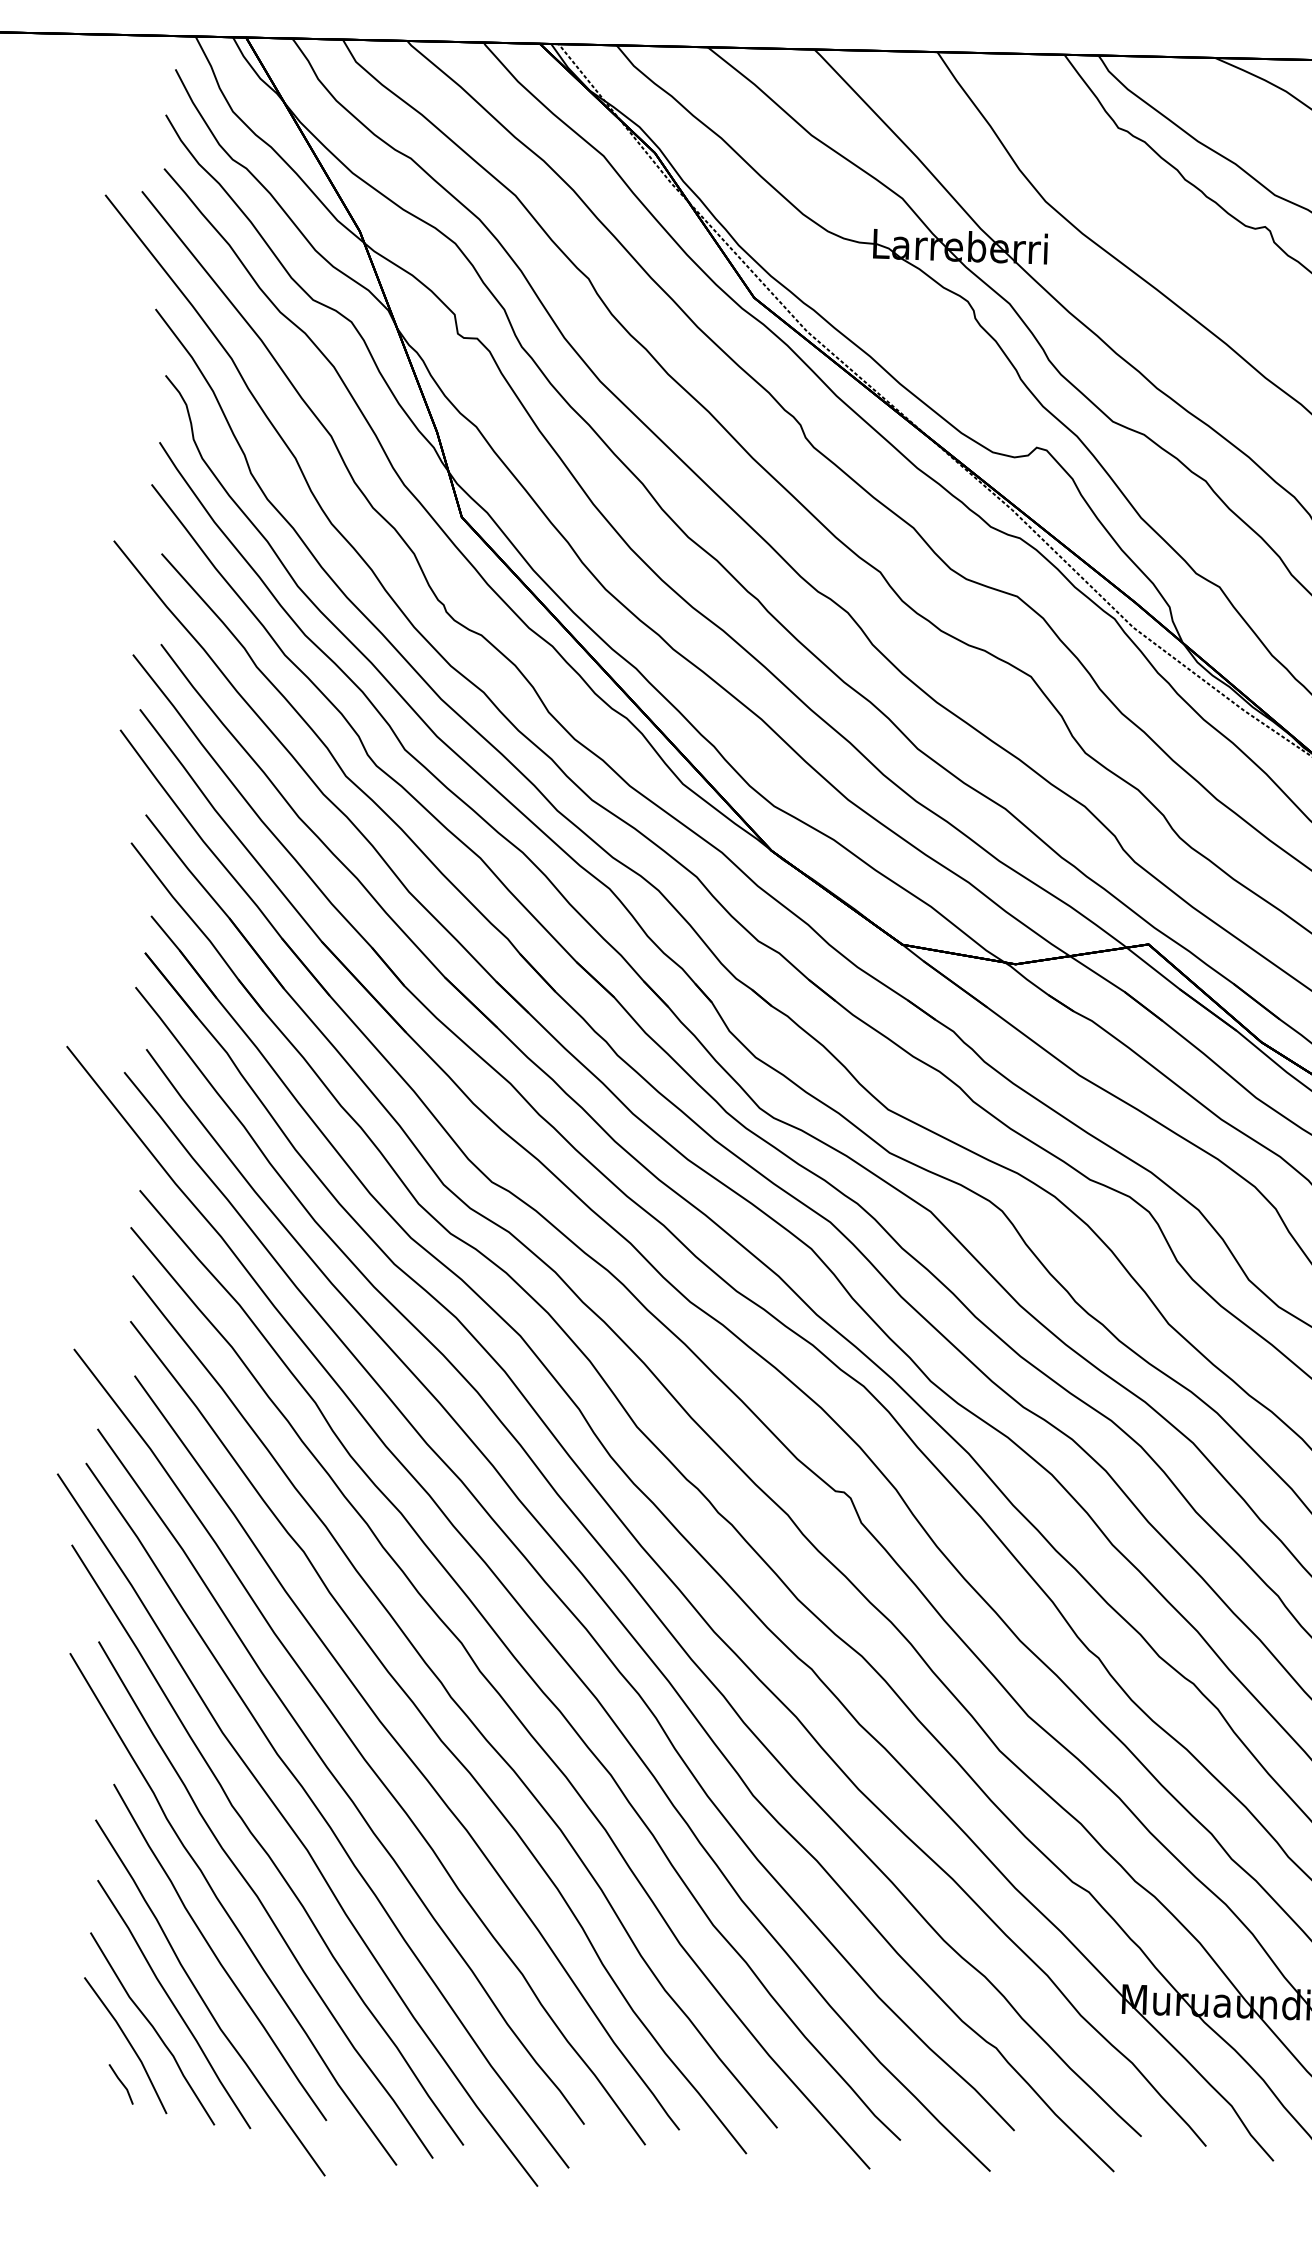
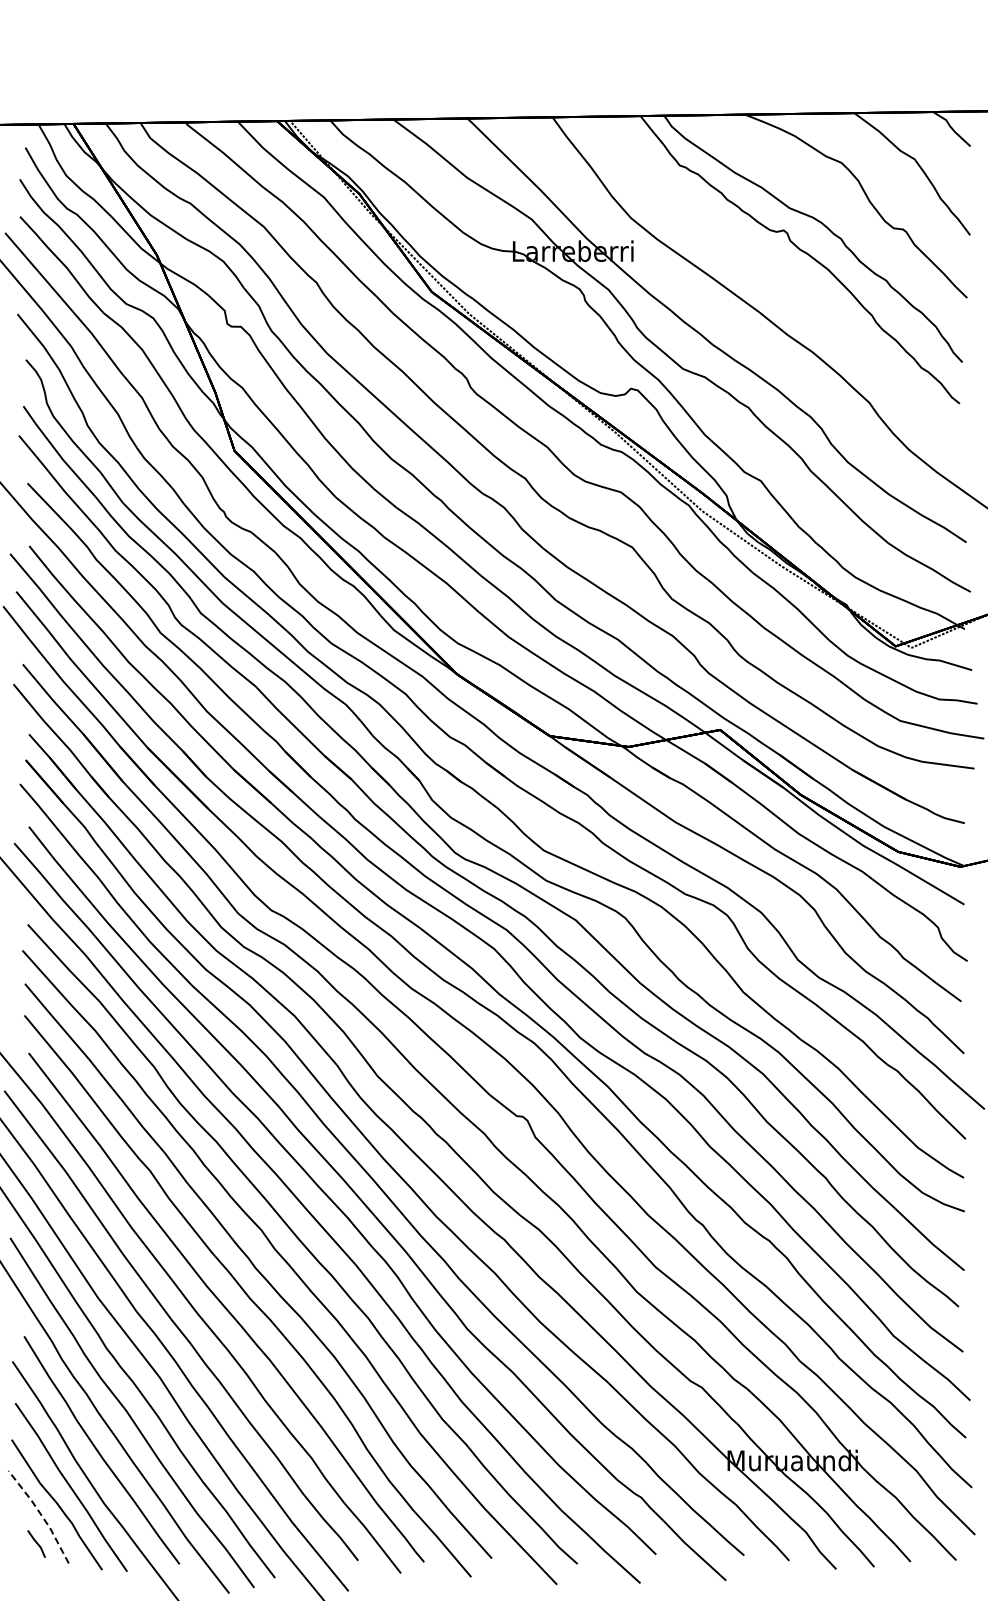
line: (129, 2043) -> (41, 1515), solid -> dashed

